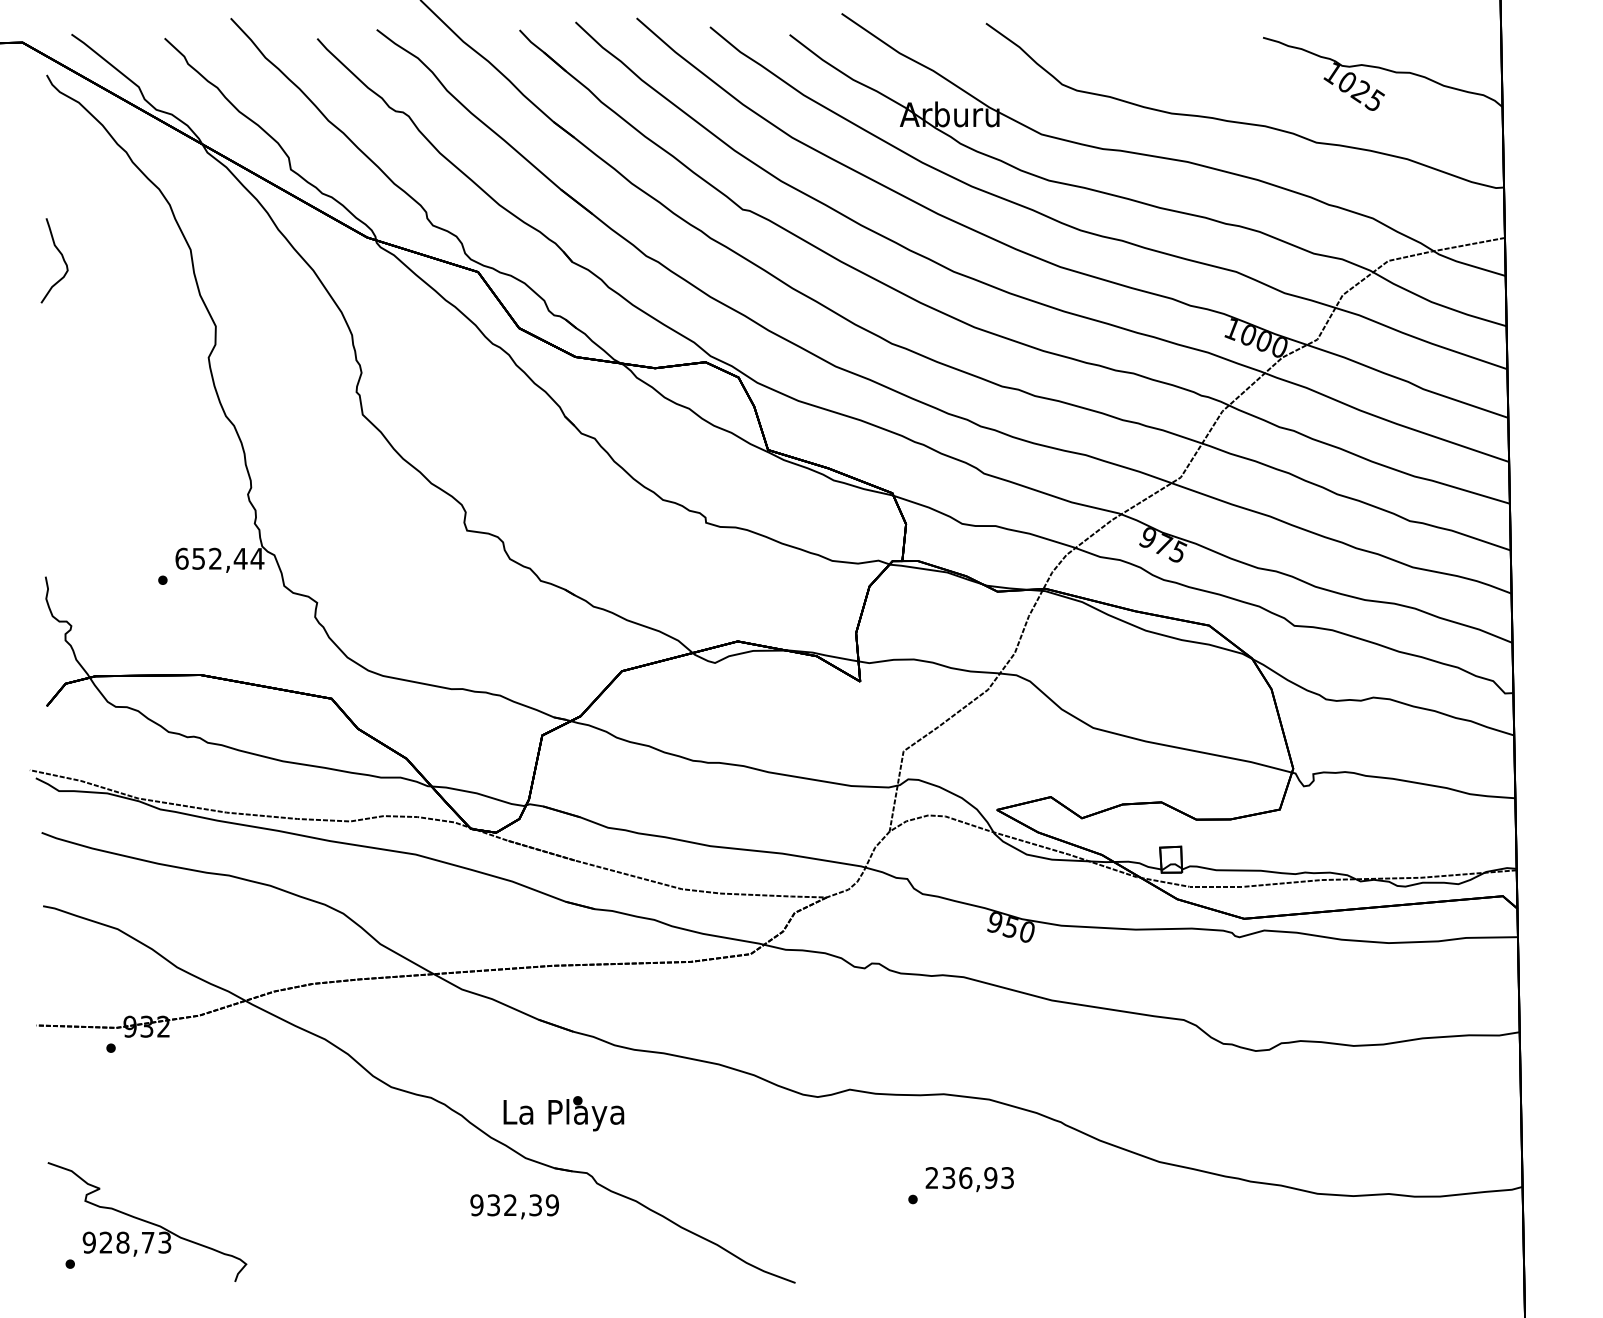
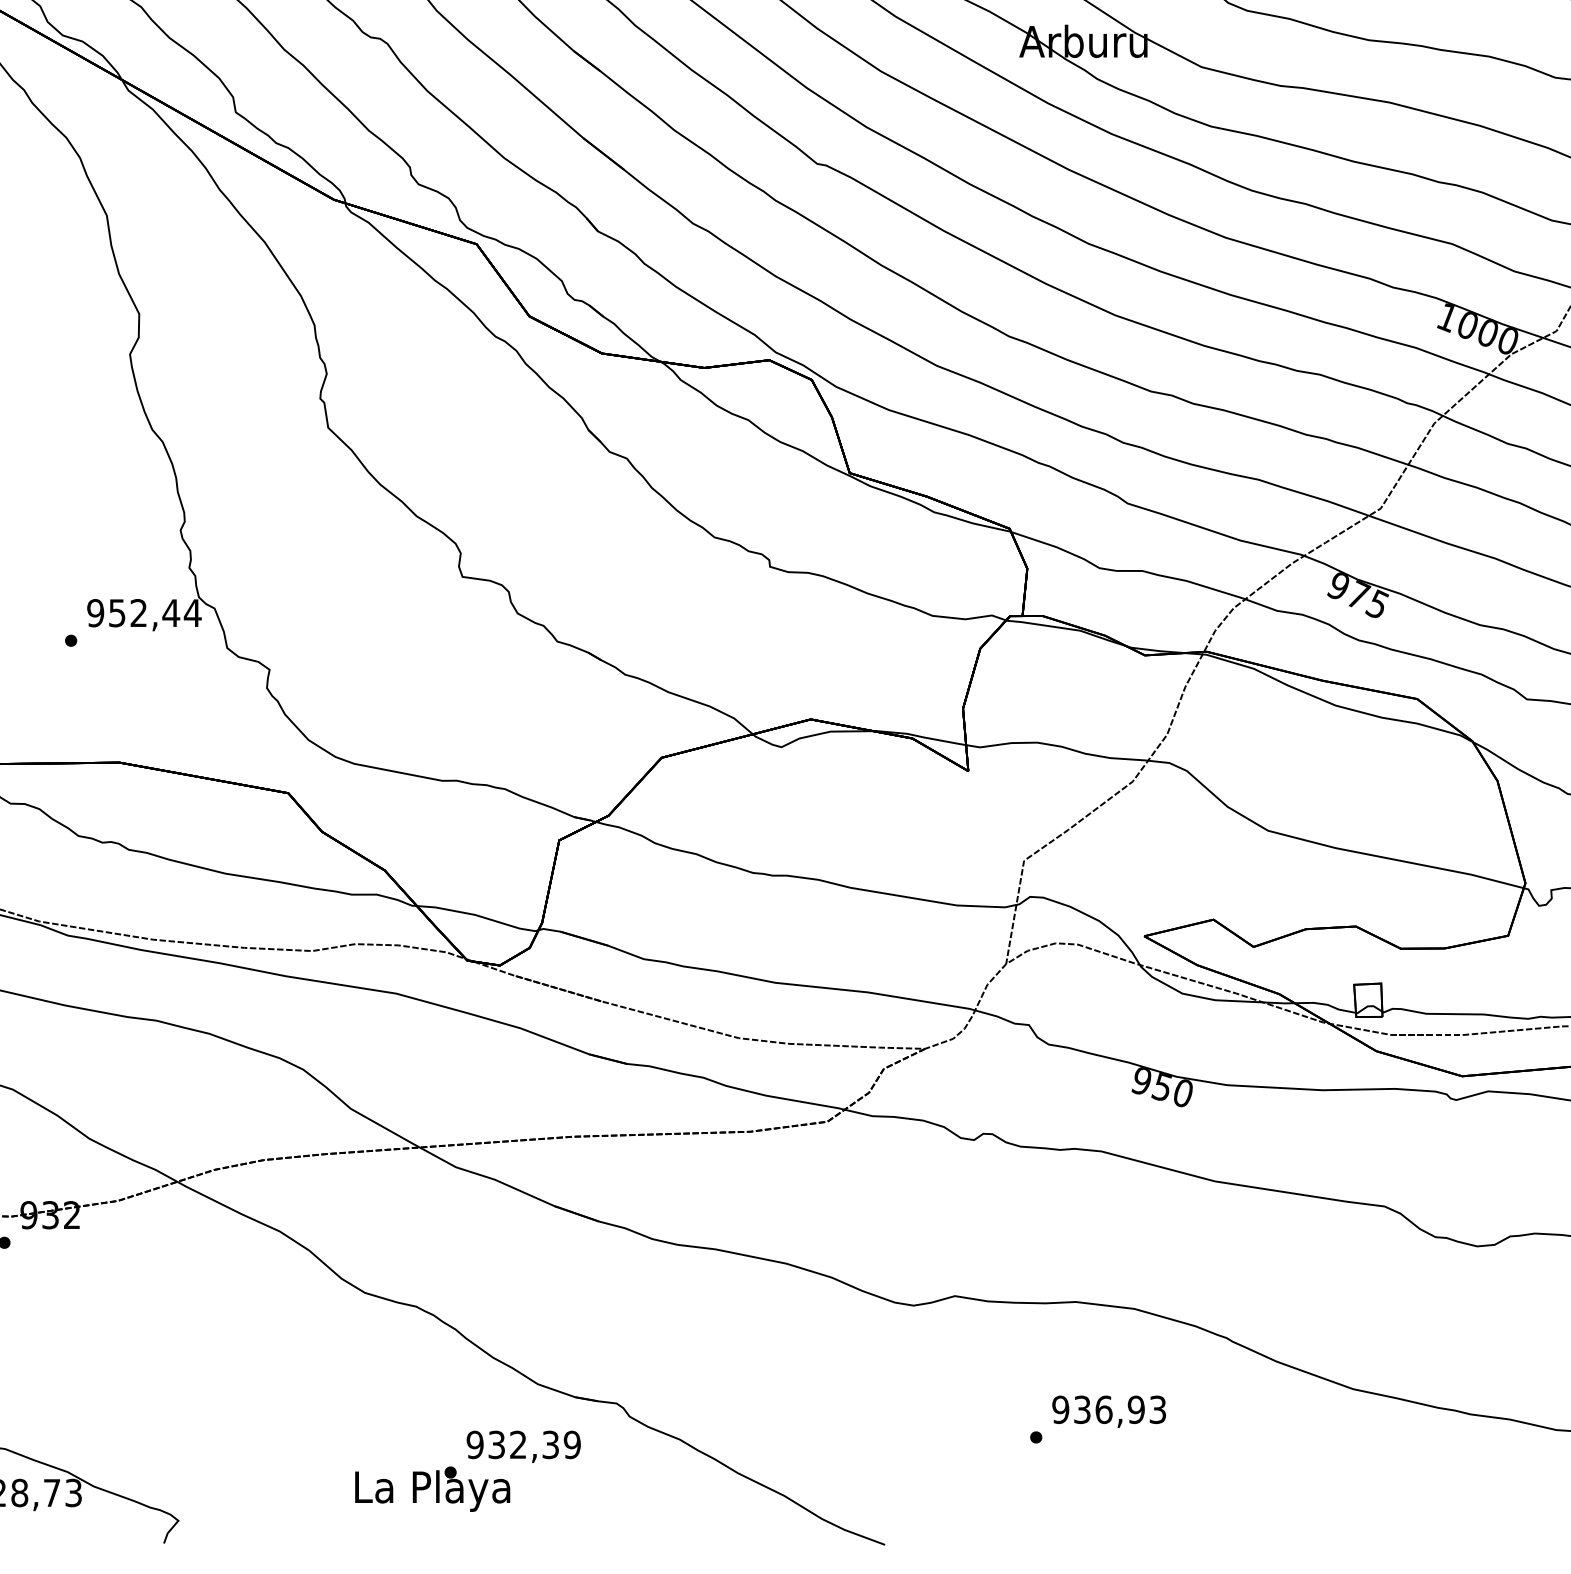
text: (181, 558) -> (95, 612), 652,44 -> 952,44
text: (563, 1113) -> (432, 1488), moved
text: (931, 1178) -> (1060, 1410), 236,93 -> 936,93

